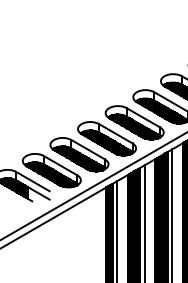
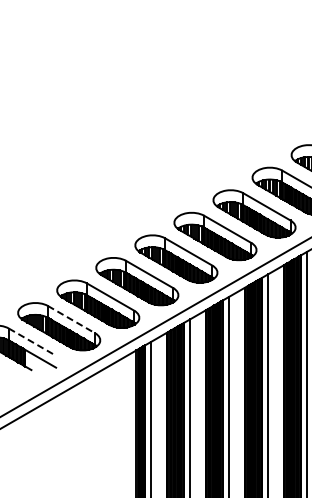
line: (60, 165) -> (71, 319), solid -> dashed
line: (32, 181) -> (32, 342), solid -> dashed

